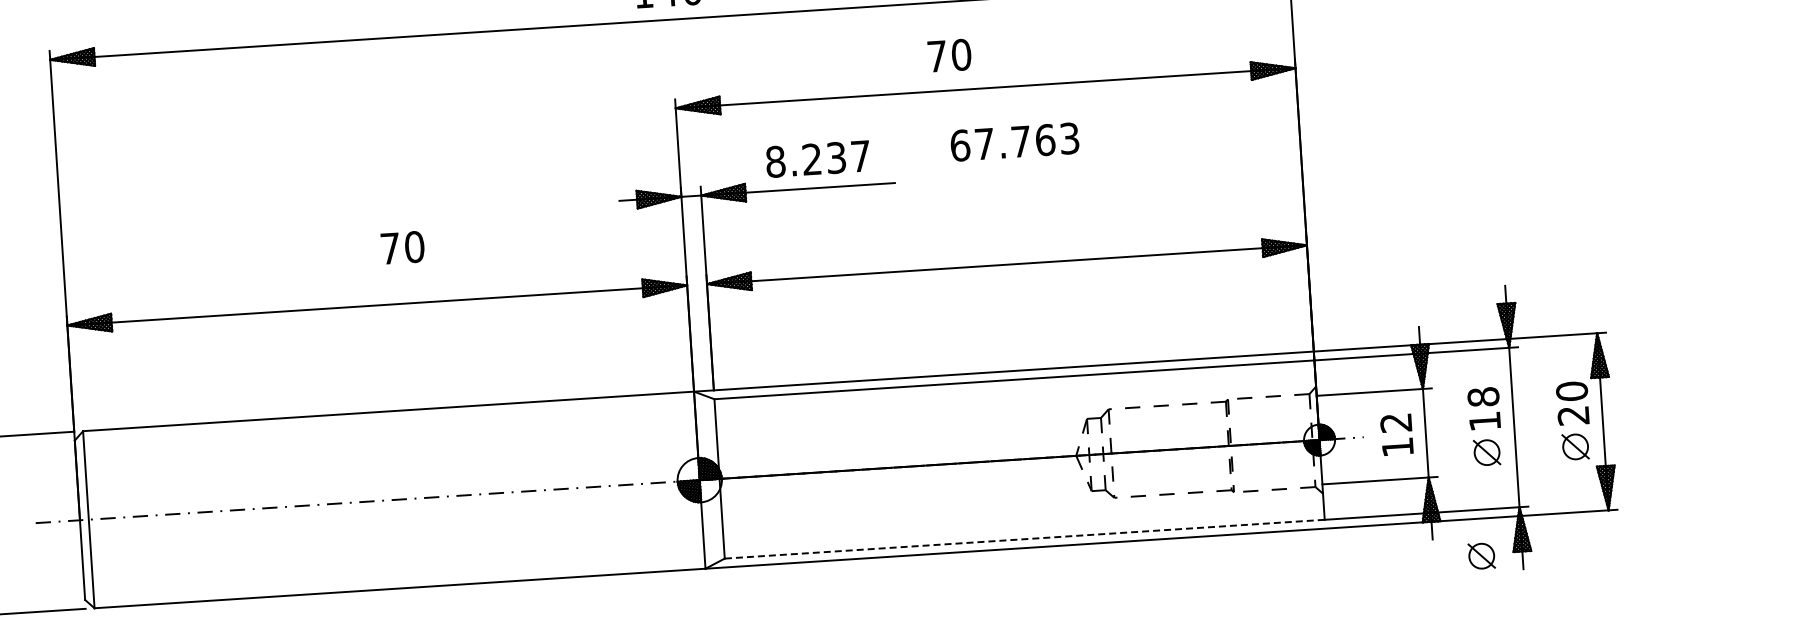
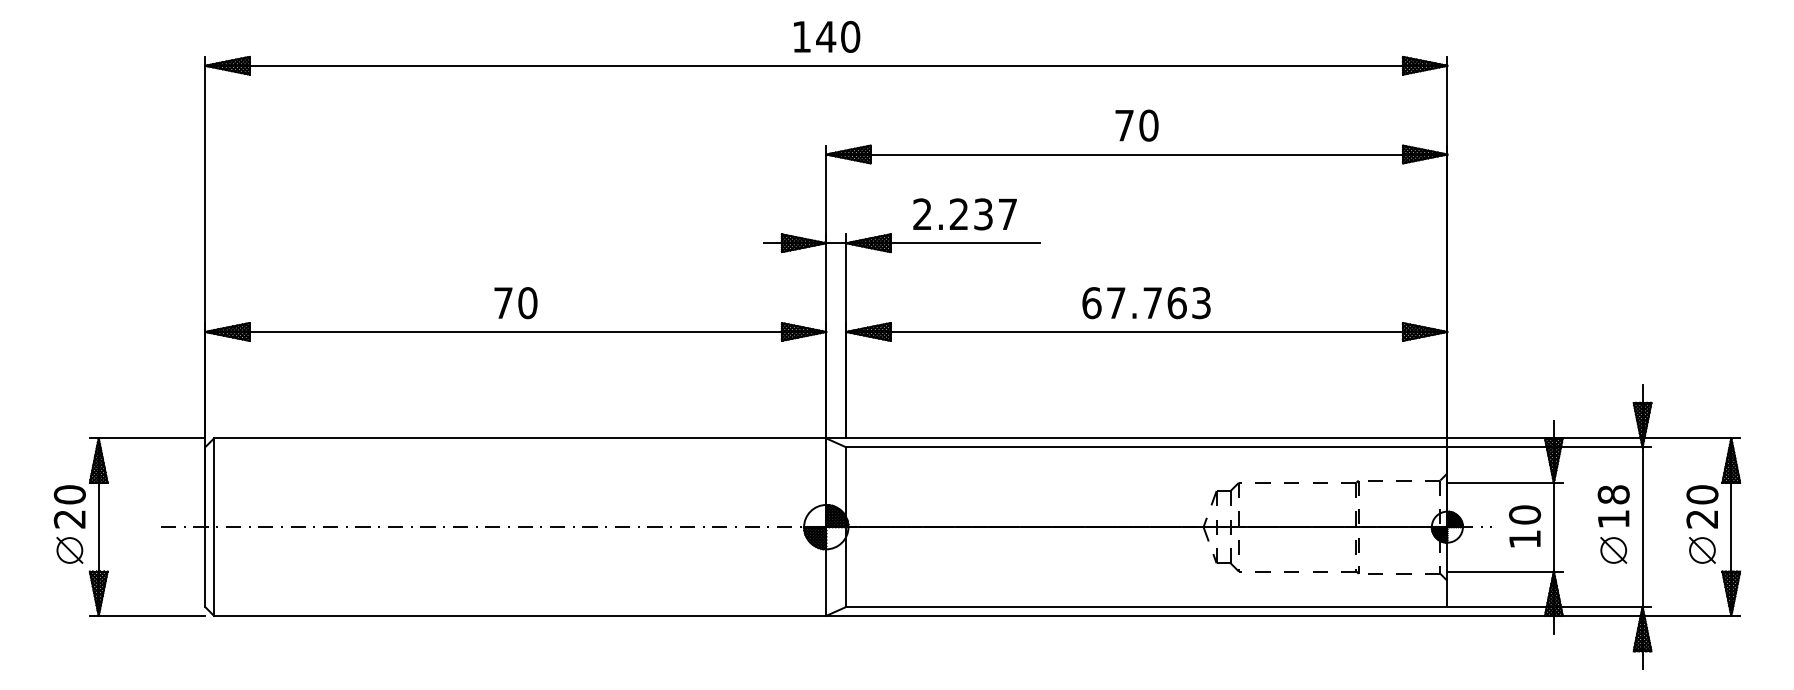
text: (949, 55) -> (1136, 125), moved
text: (1014, 142) -> (1146, 303), moved
text: (775, 161) -> (922, 214), 8.237 -> 2.237
text: (402, 248) -> (515, 303), moved
text: (1396, 422) -> (1525, 514), 12 -> 10
line: (1024, 539) -> (1146, 607), dashed -> solid
part: (1481, 555) -> (1601, 652), removed

